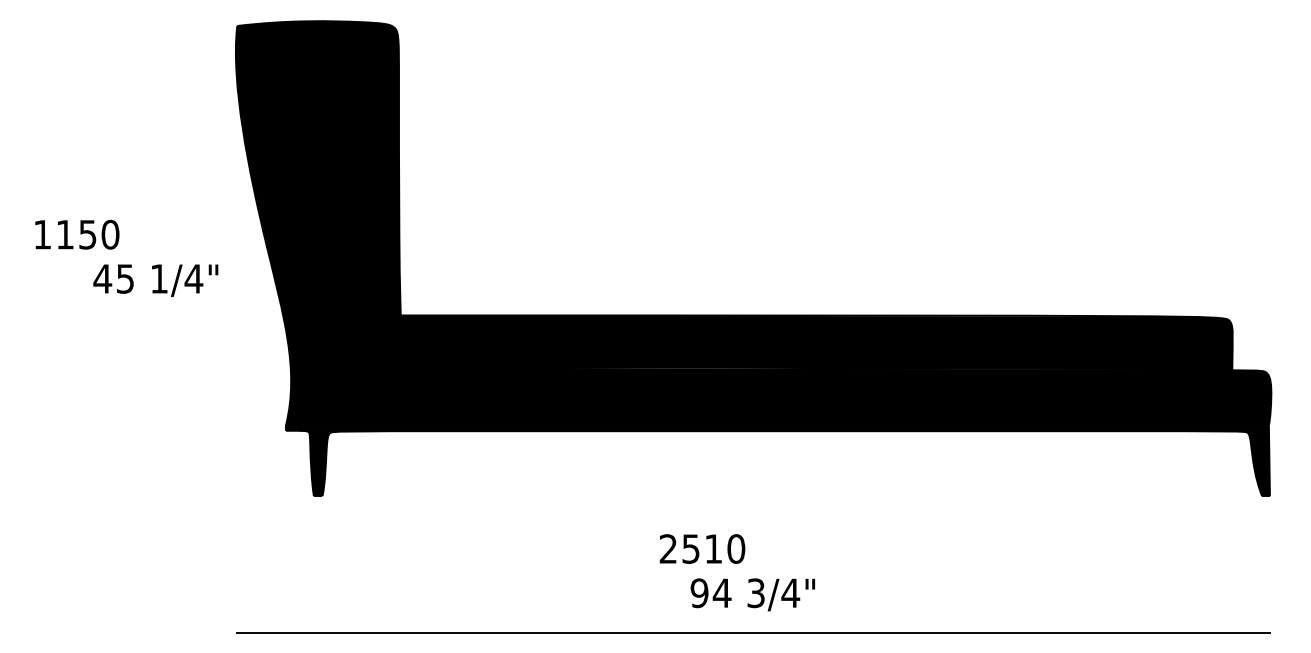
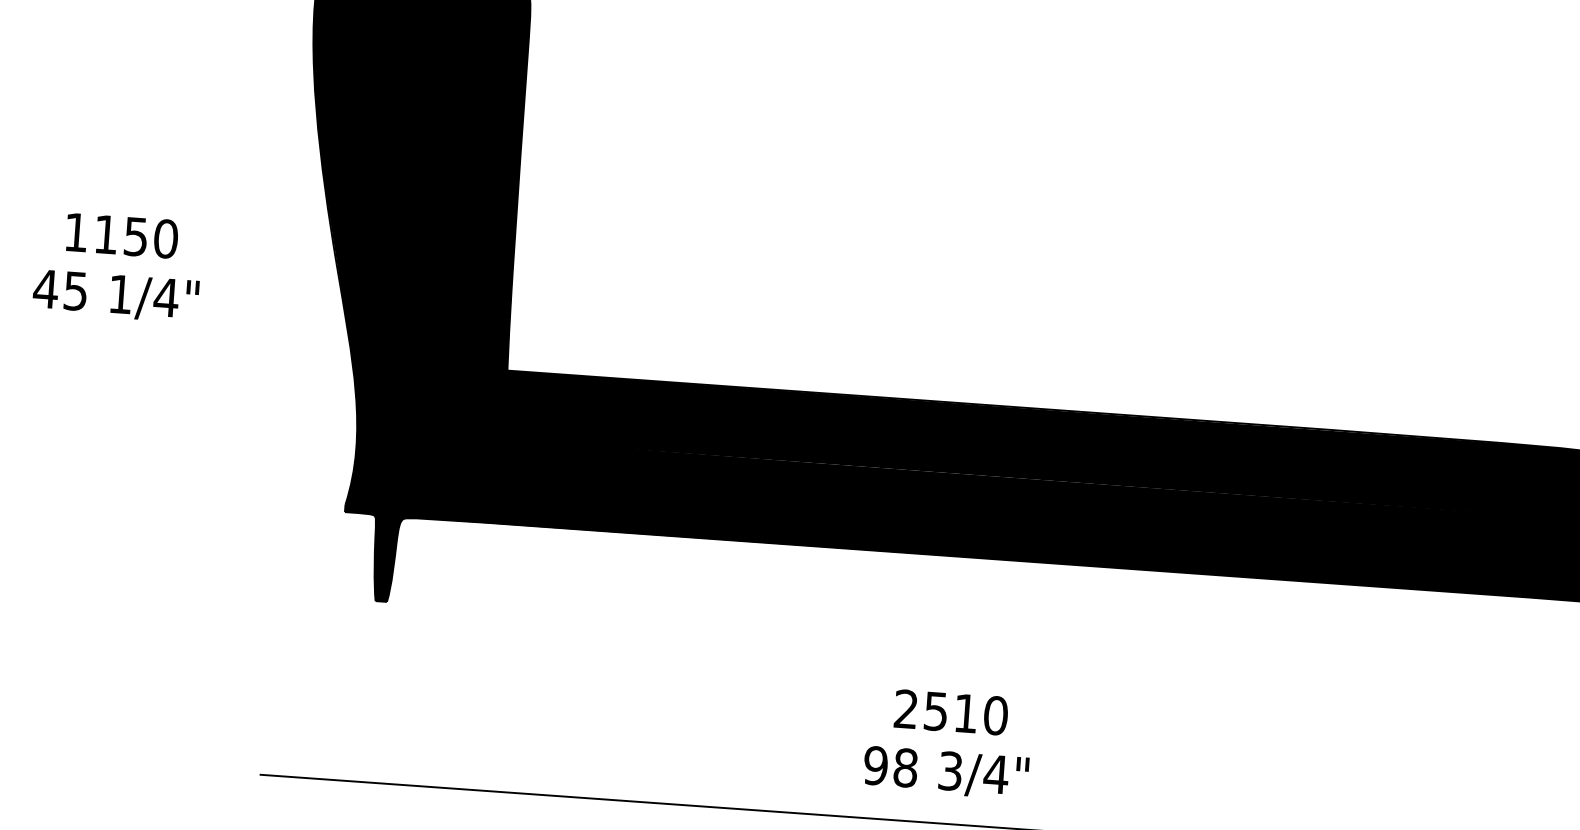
text: (77, 234) -> (122, 235), moved
text: (155, 280) -> (115, 296), moved
text: (702, 548) -> (951, 711), moved
text: (721, 593) -> (904, 768), 94 -> 98

